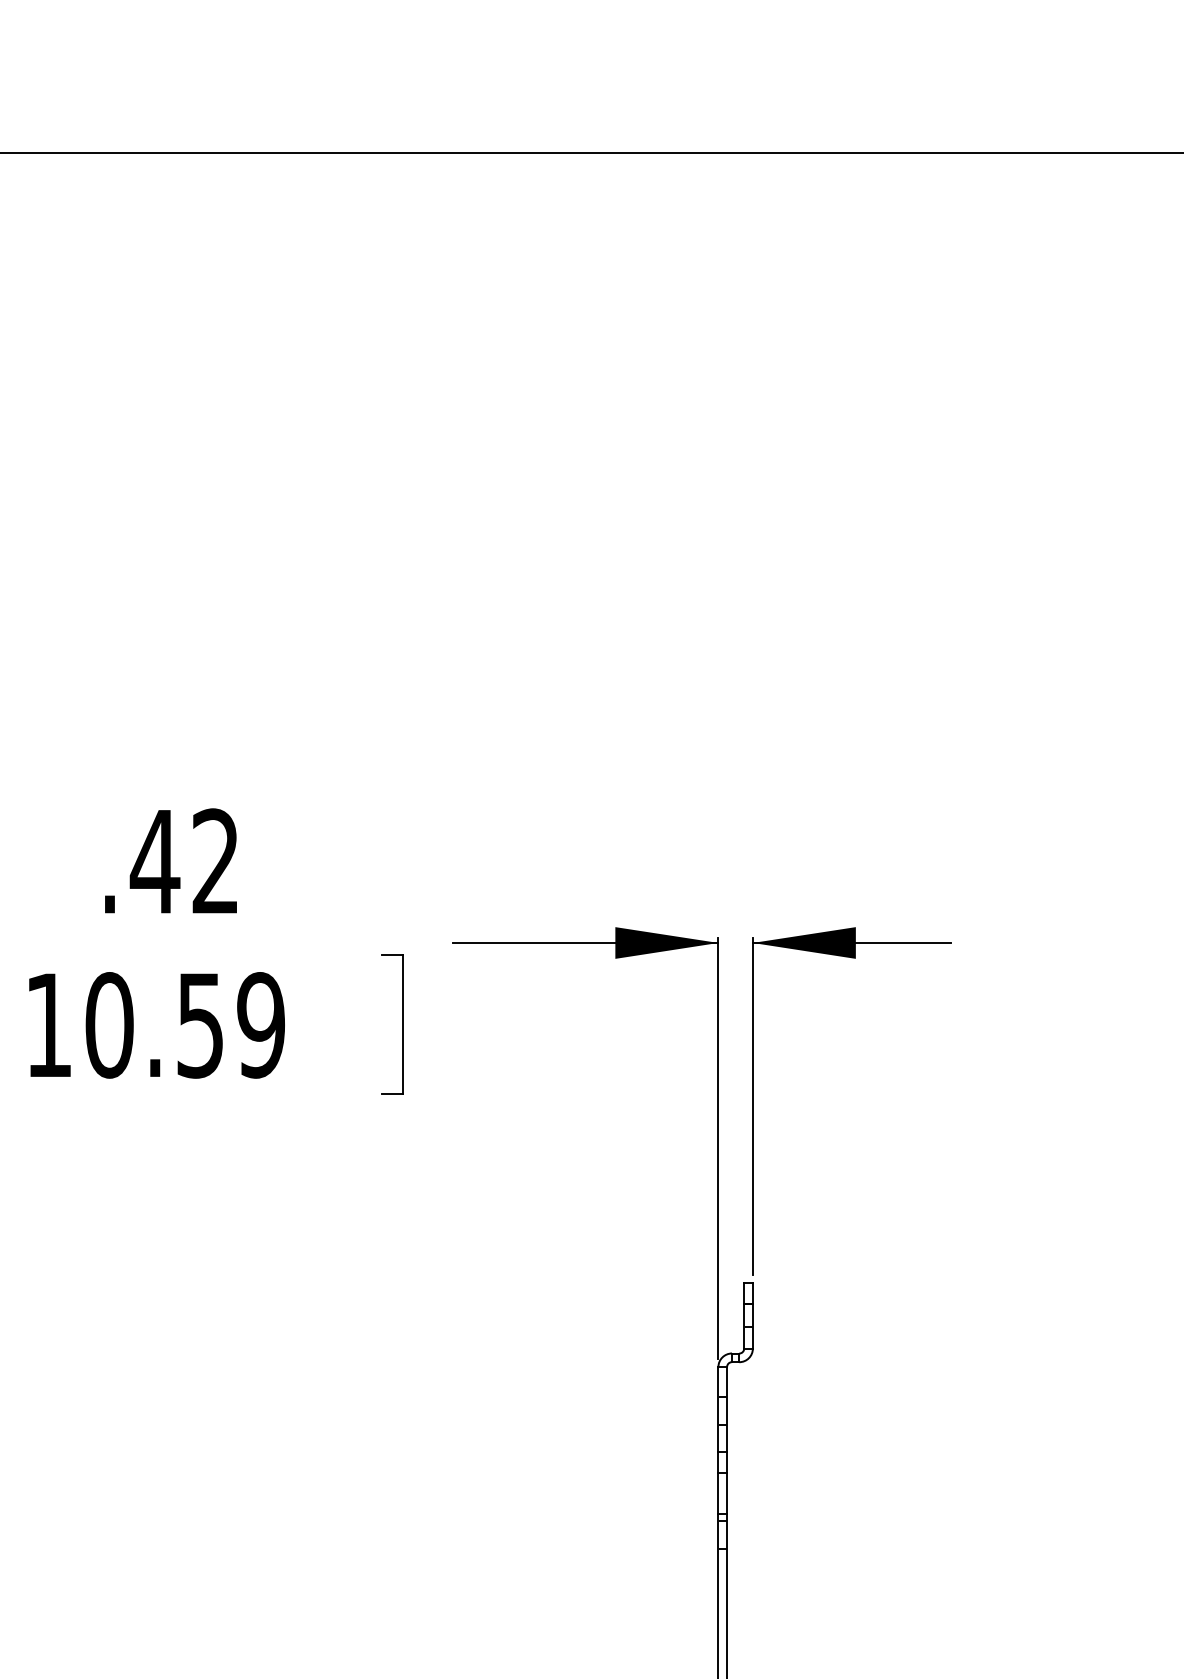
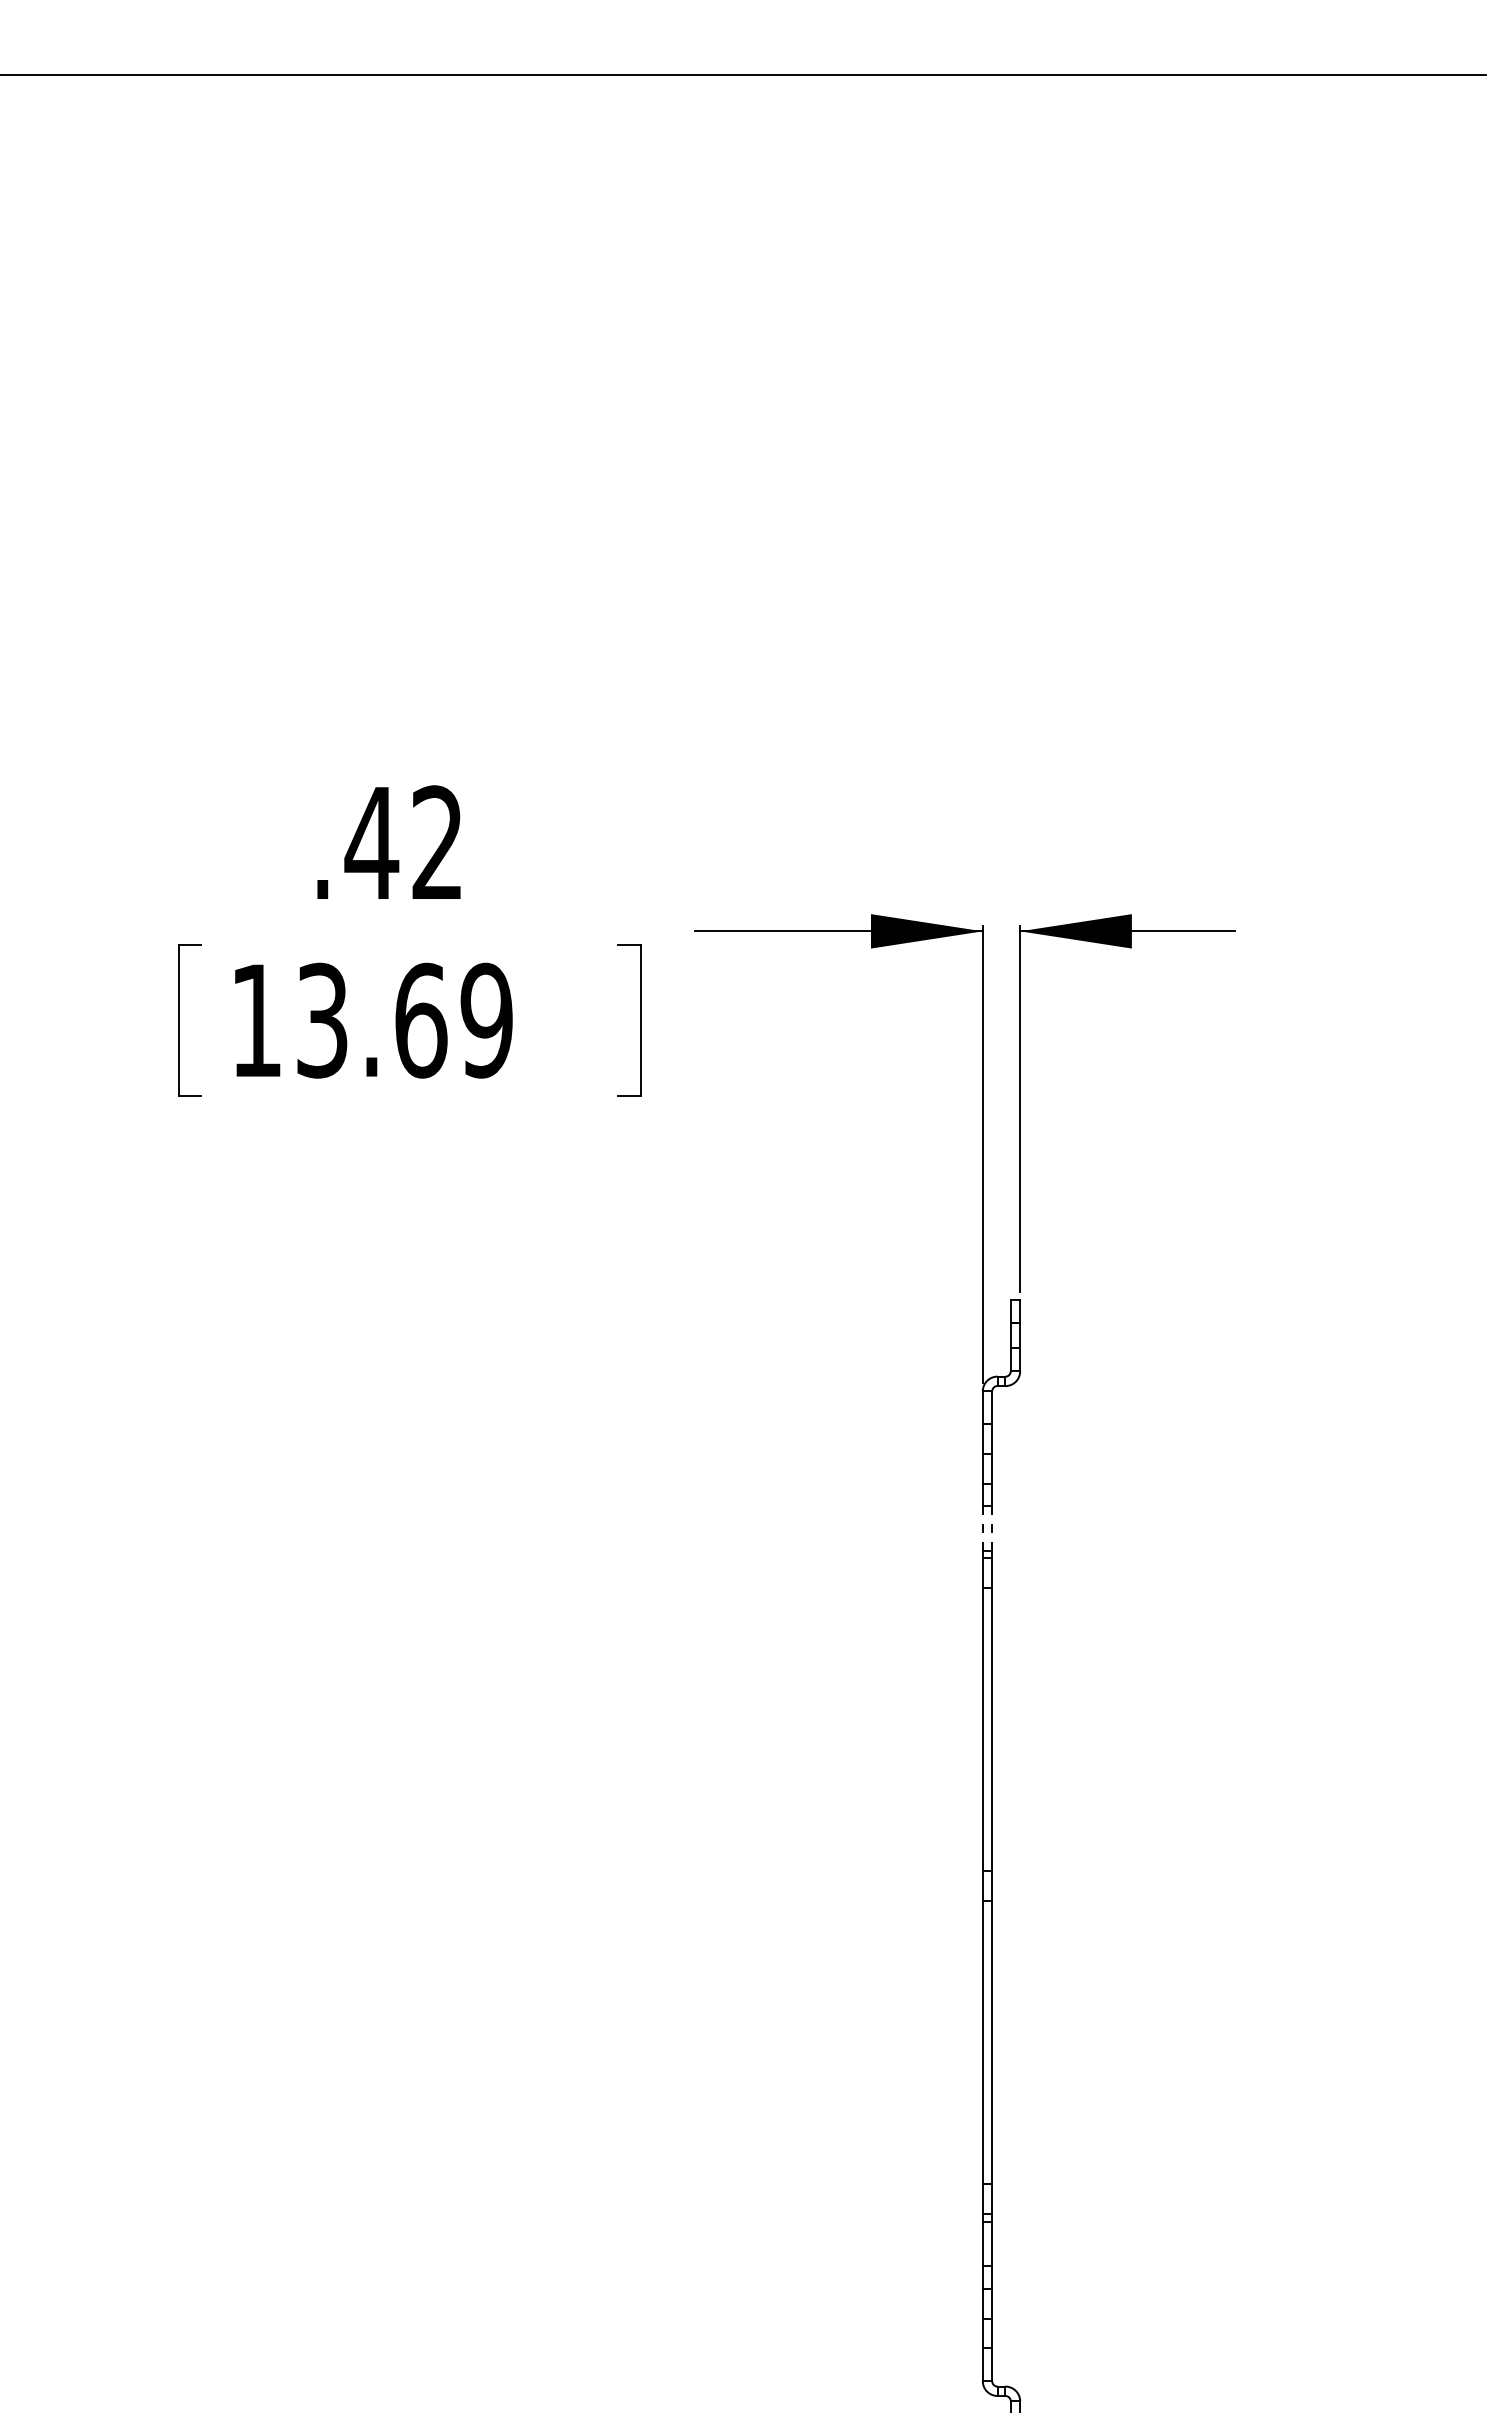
text: (154, 1025) -> (371, 1020), 10.59 -> 13.69
line: (718, 1494) -> (982, 1529), solid -> dashed
line: (727, 1494) -> (992, 1529), solid -> dashed

